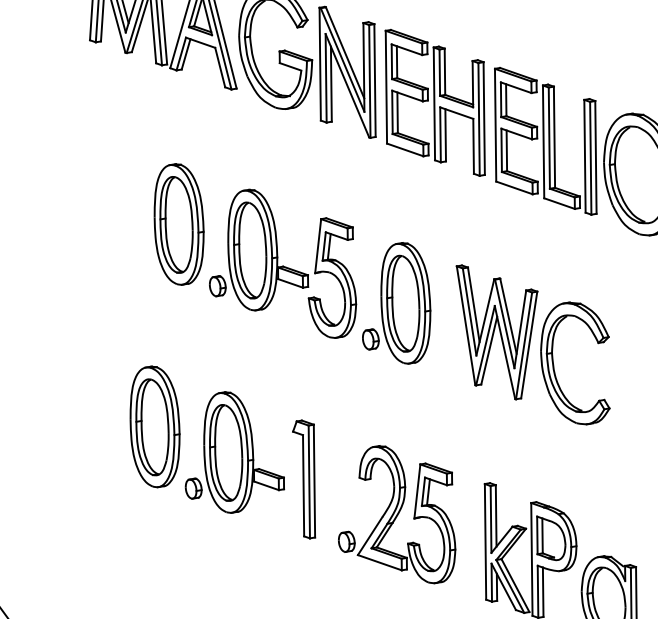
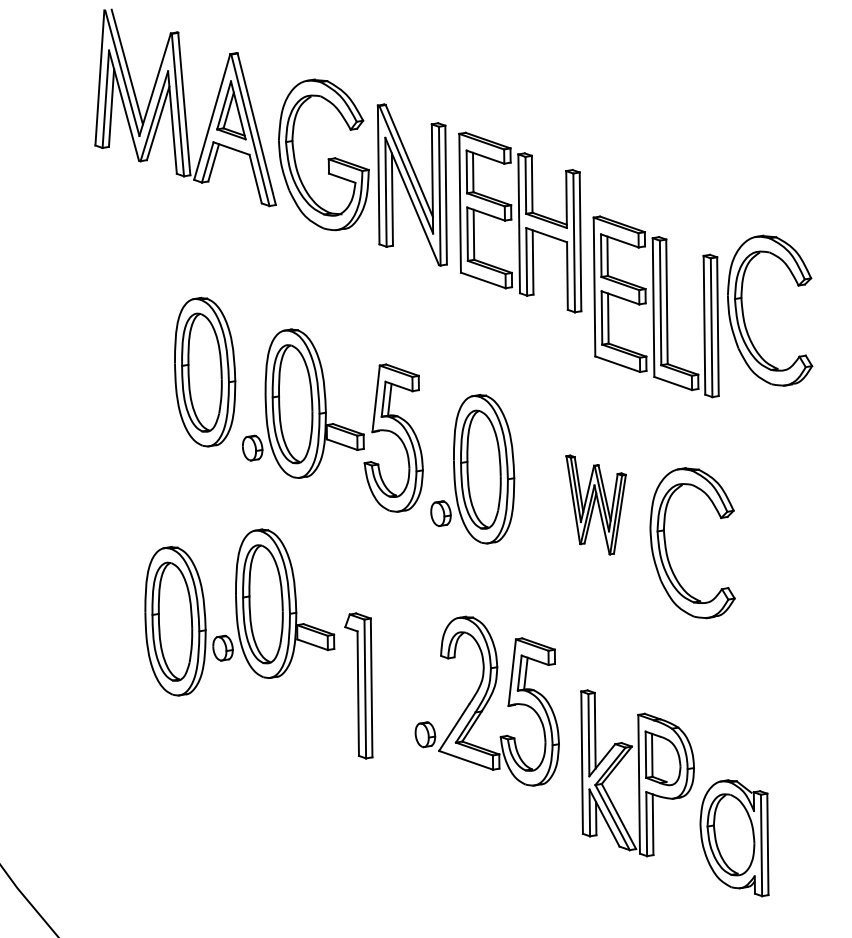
part: (545, 141) -> (655, 306), moved
part: (496, 332) -> (595, 504), size x0.6
part: (234, 452) -> (273, 603), moved
part: (396, 514) -> (486, 700), moved

